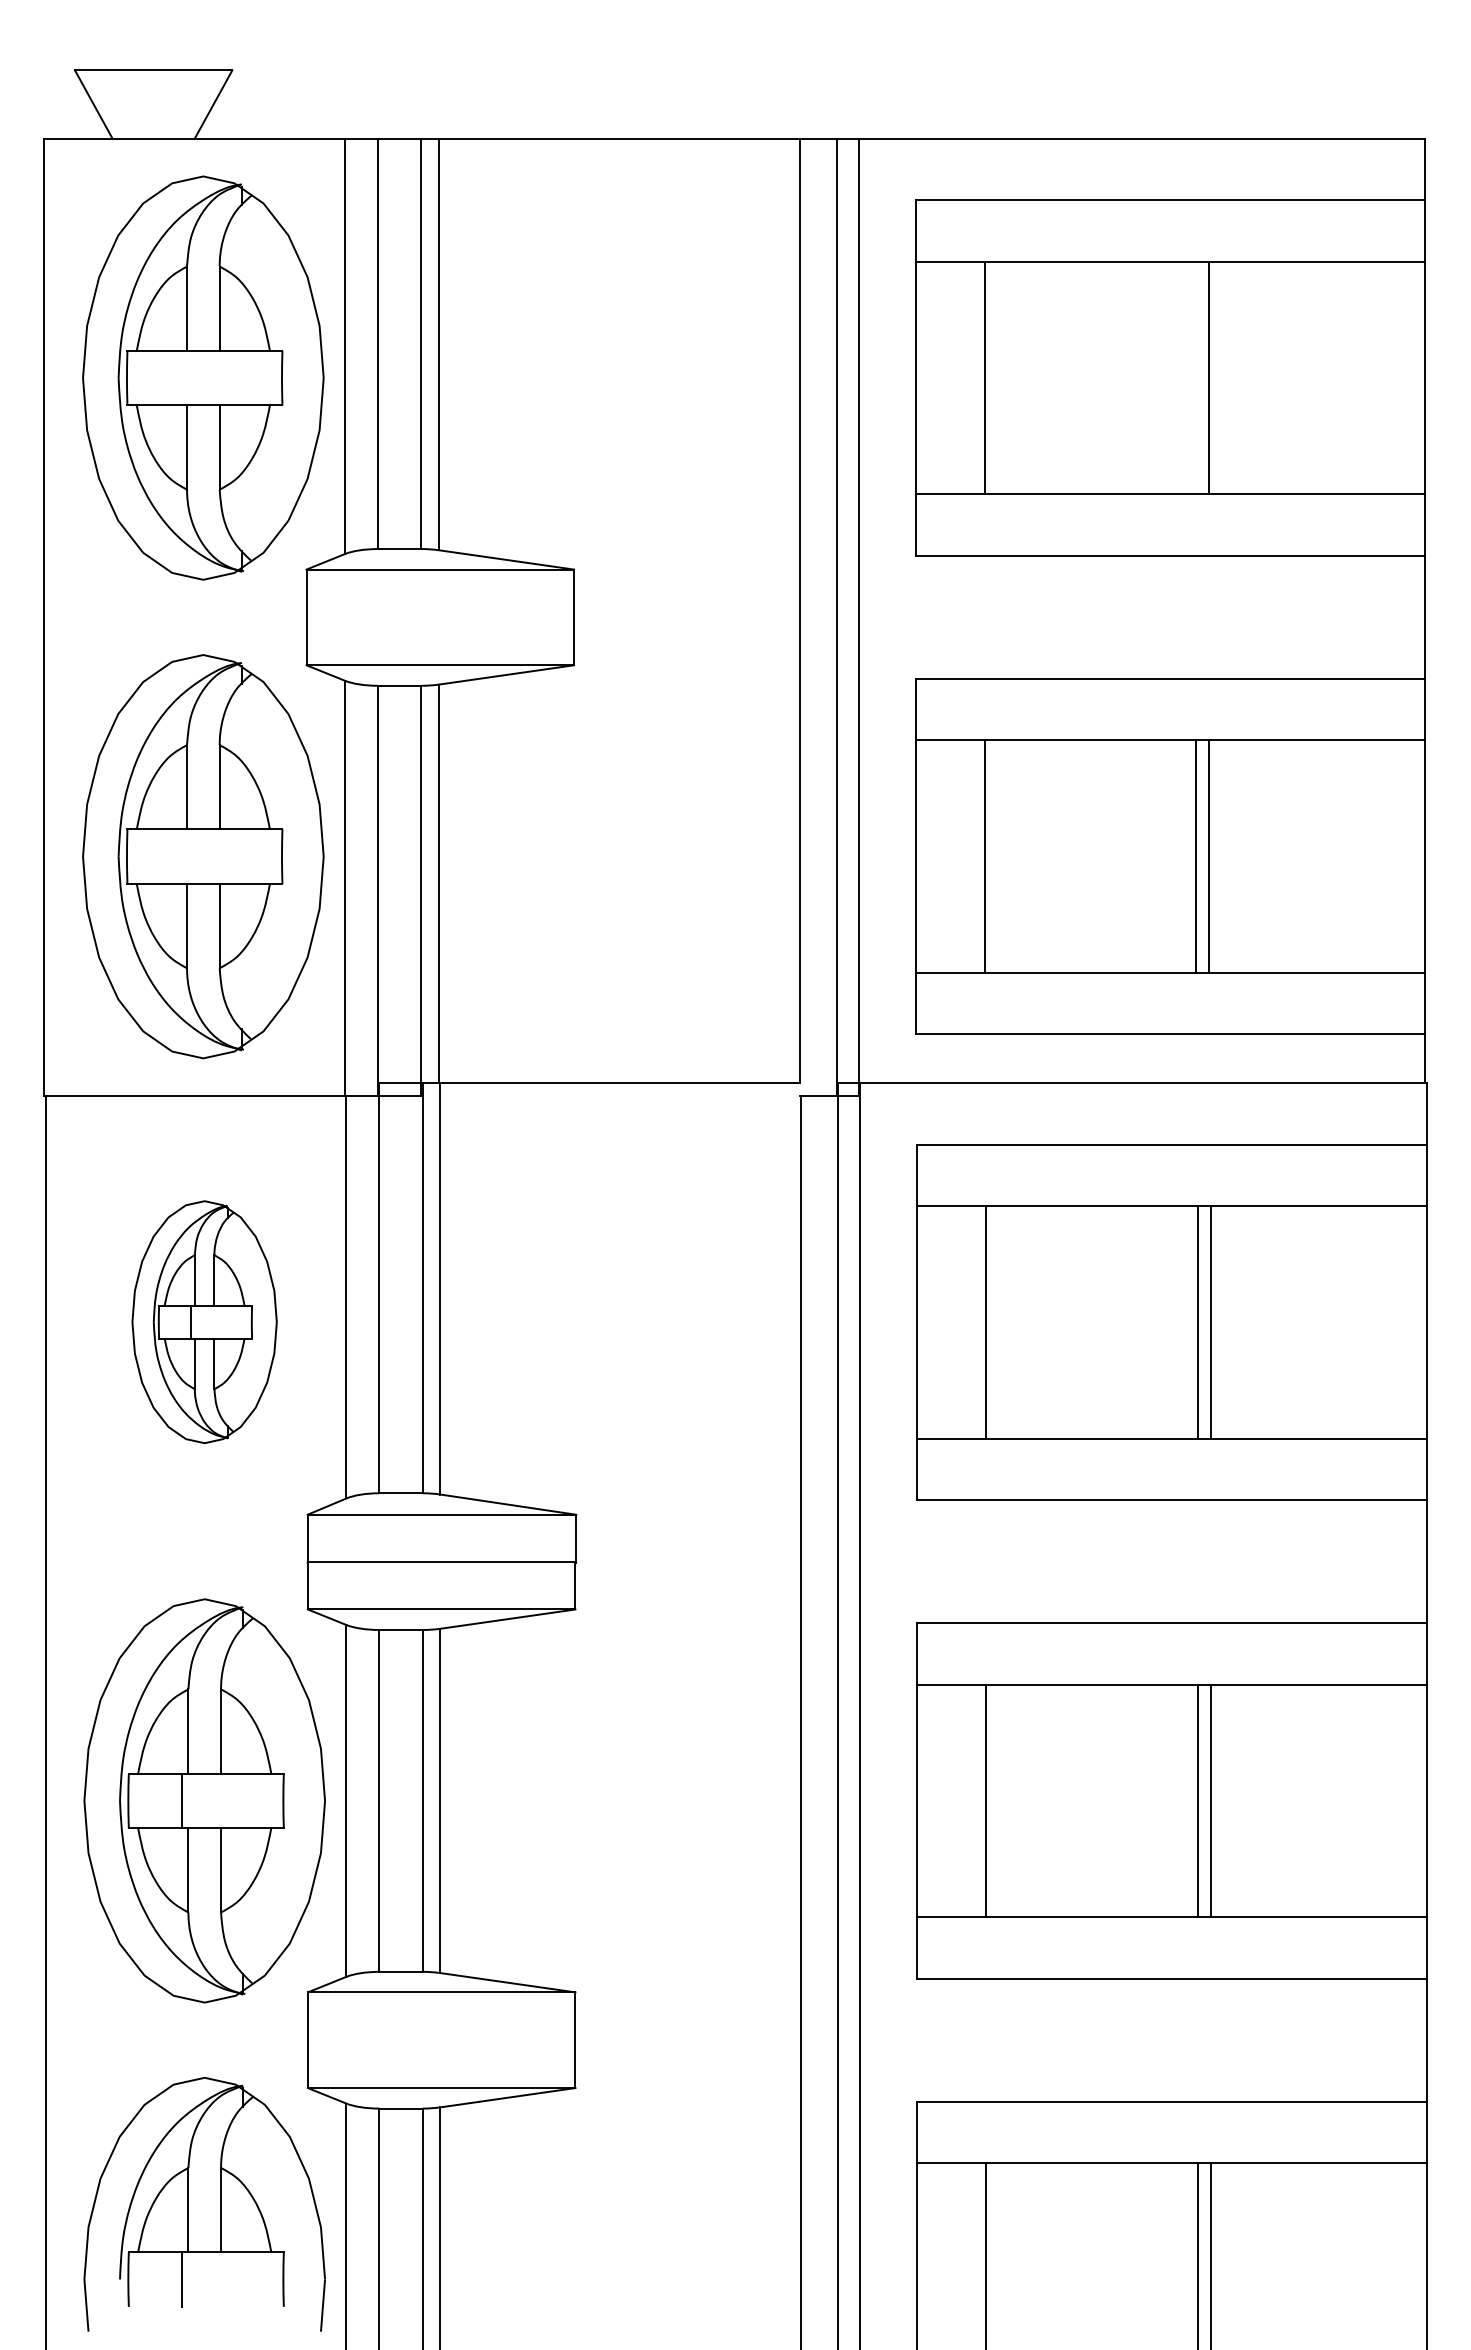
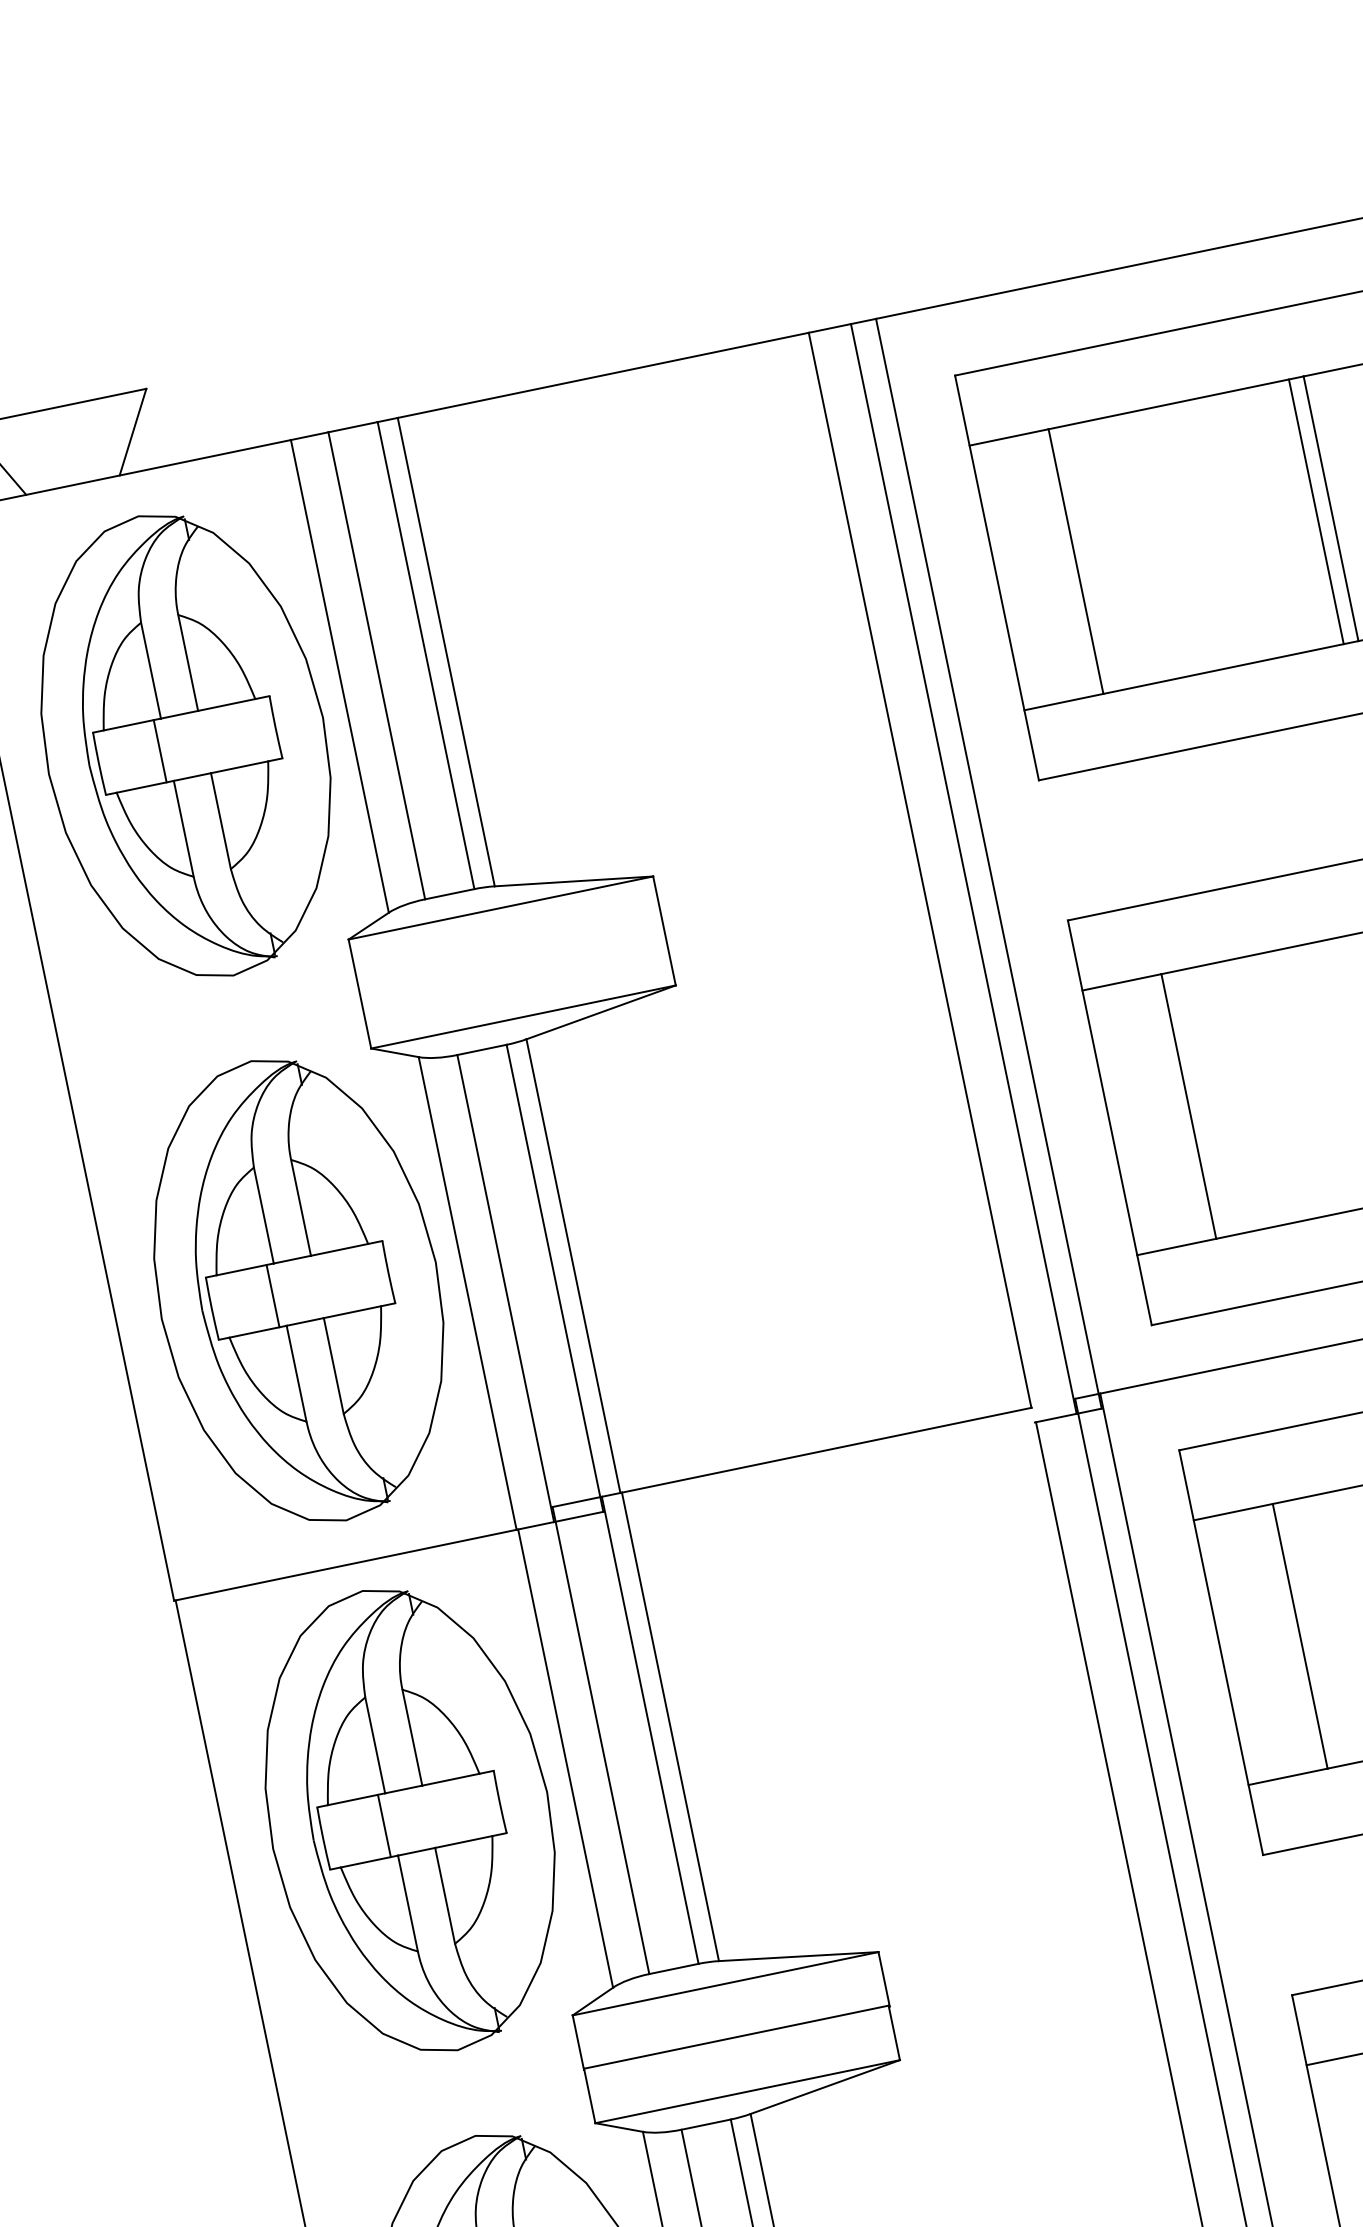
line: (180, 377) -> (159, 750), added
line: (1196, 377) -> (1316, 511), added
line: (180, 856) -> (272, 1295), added
part: (204, 1321) -> (409, 1819), size x1.67

